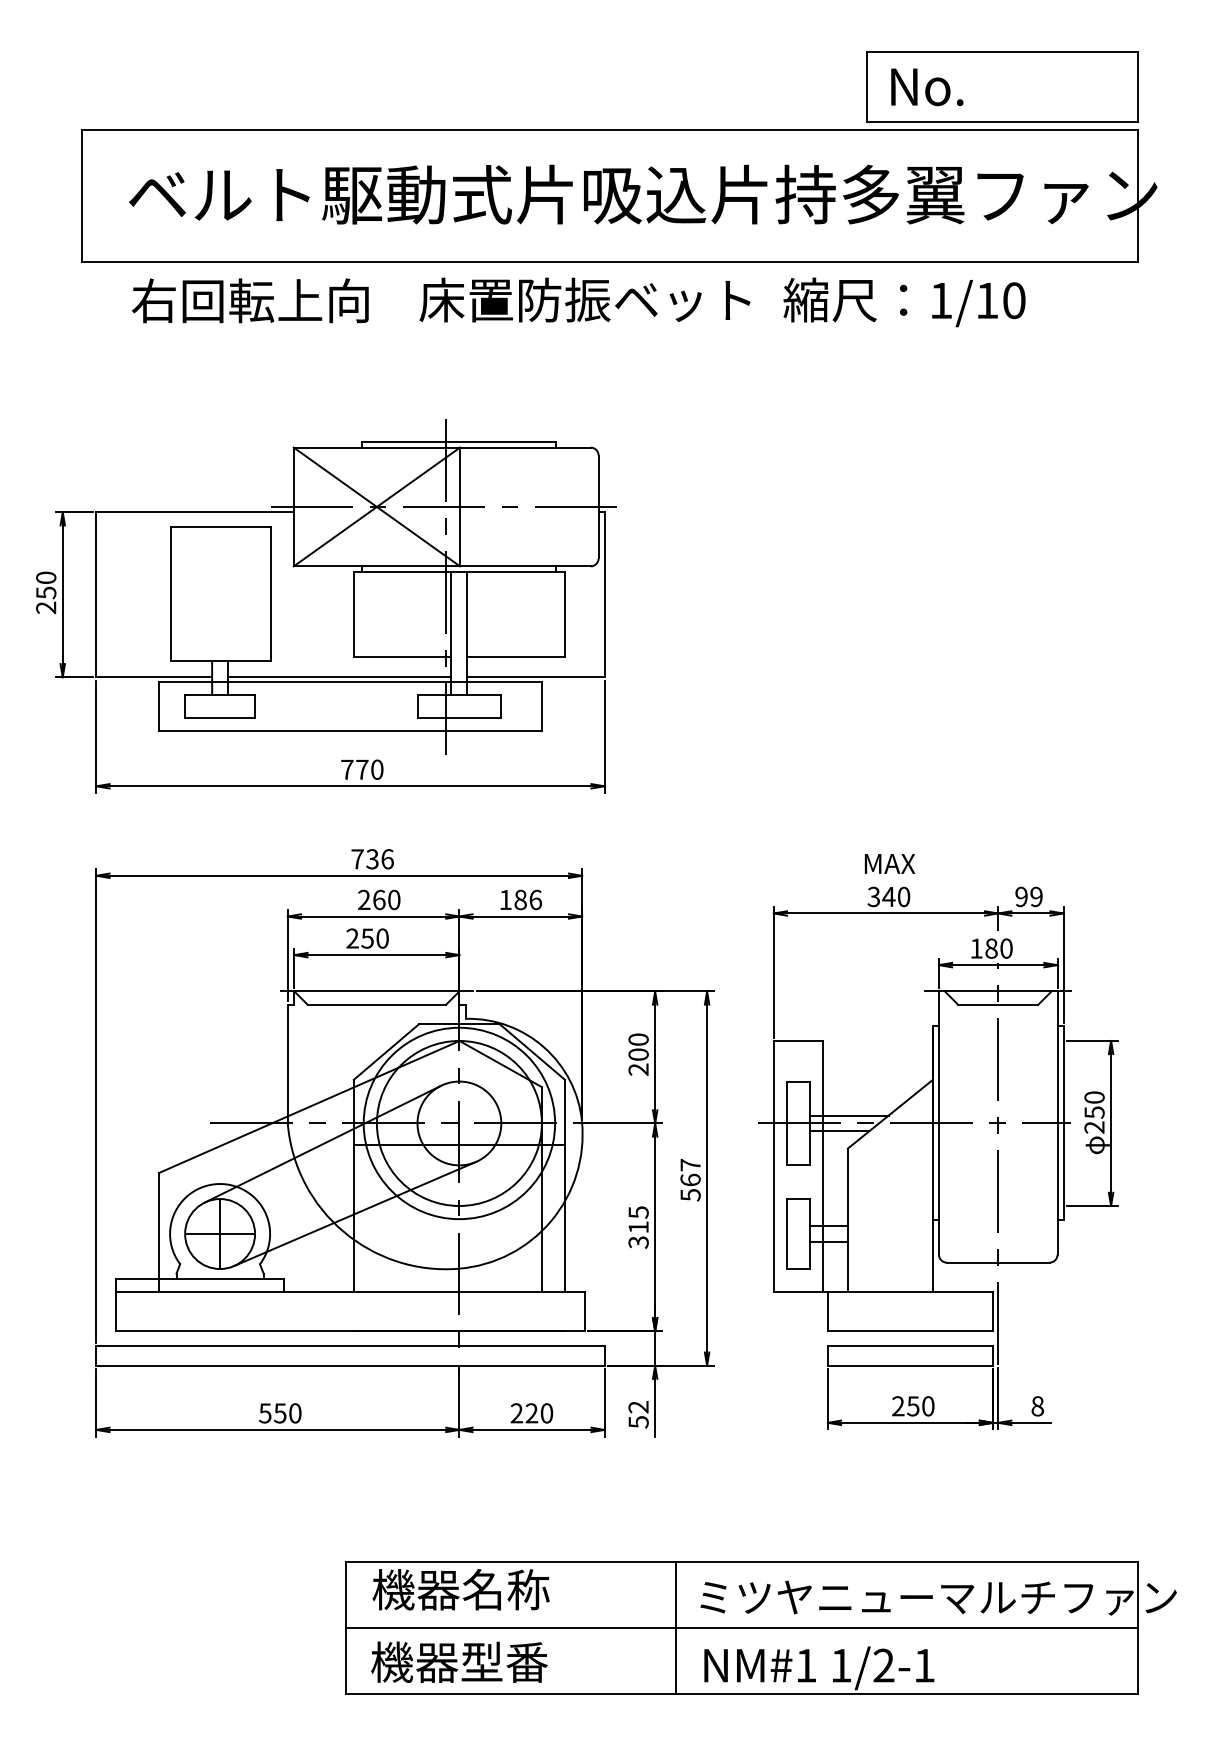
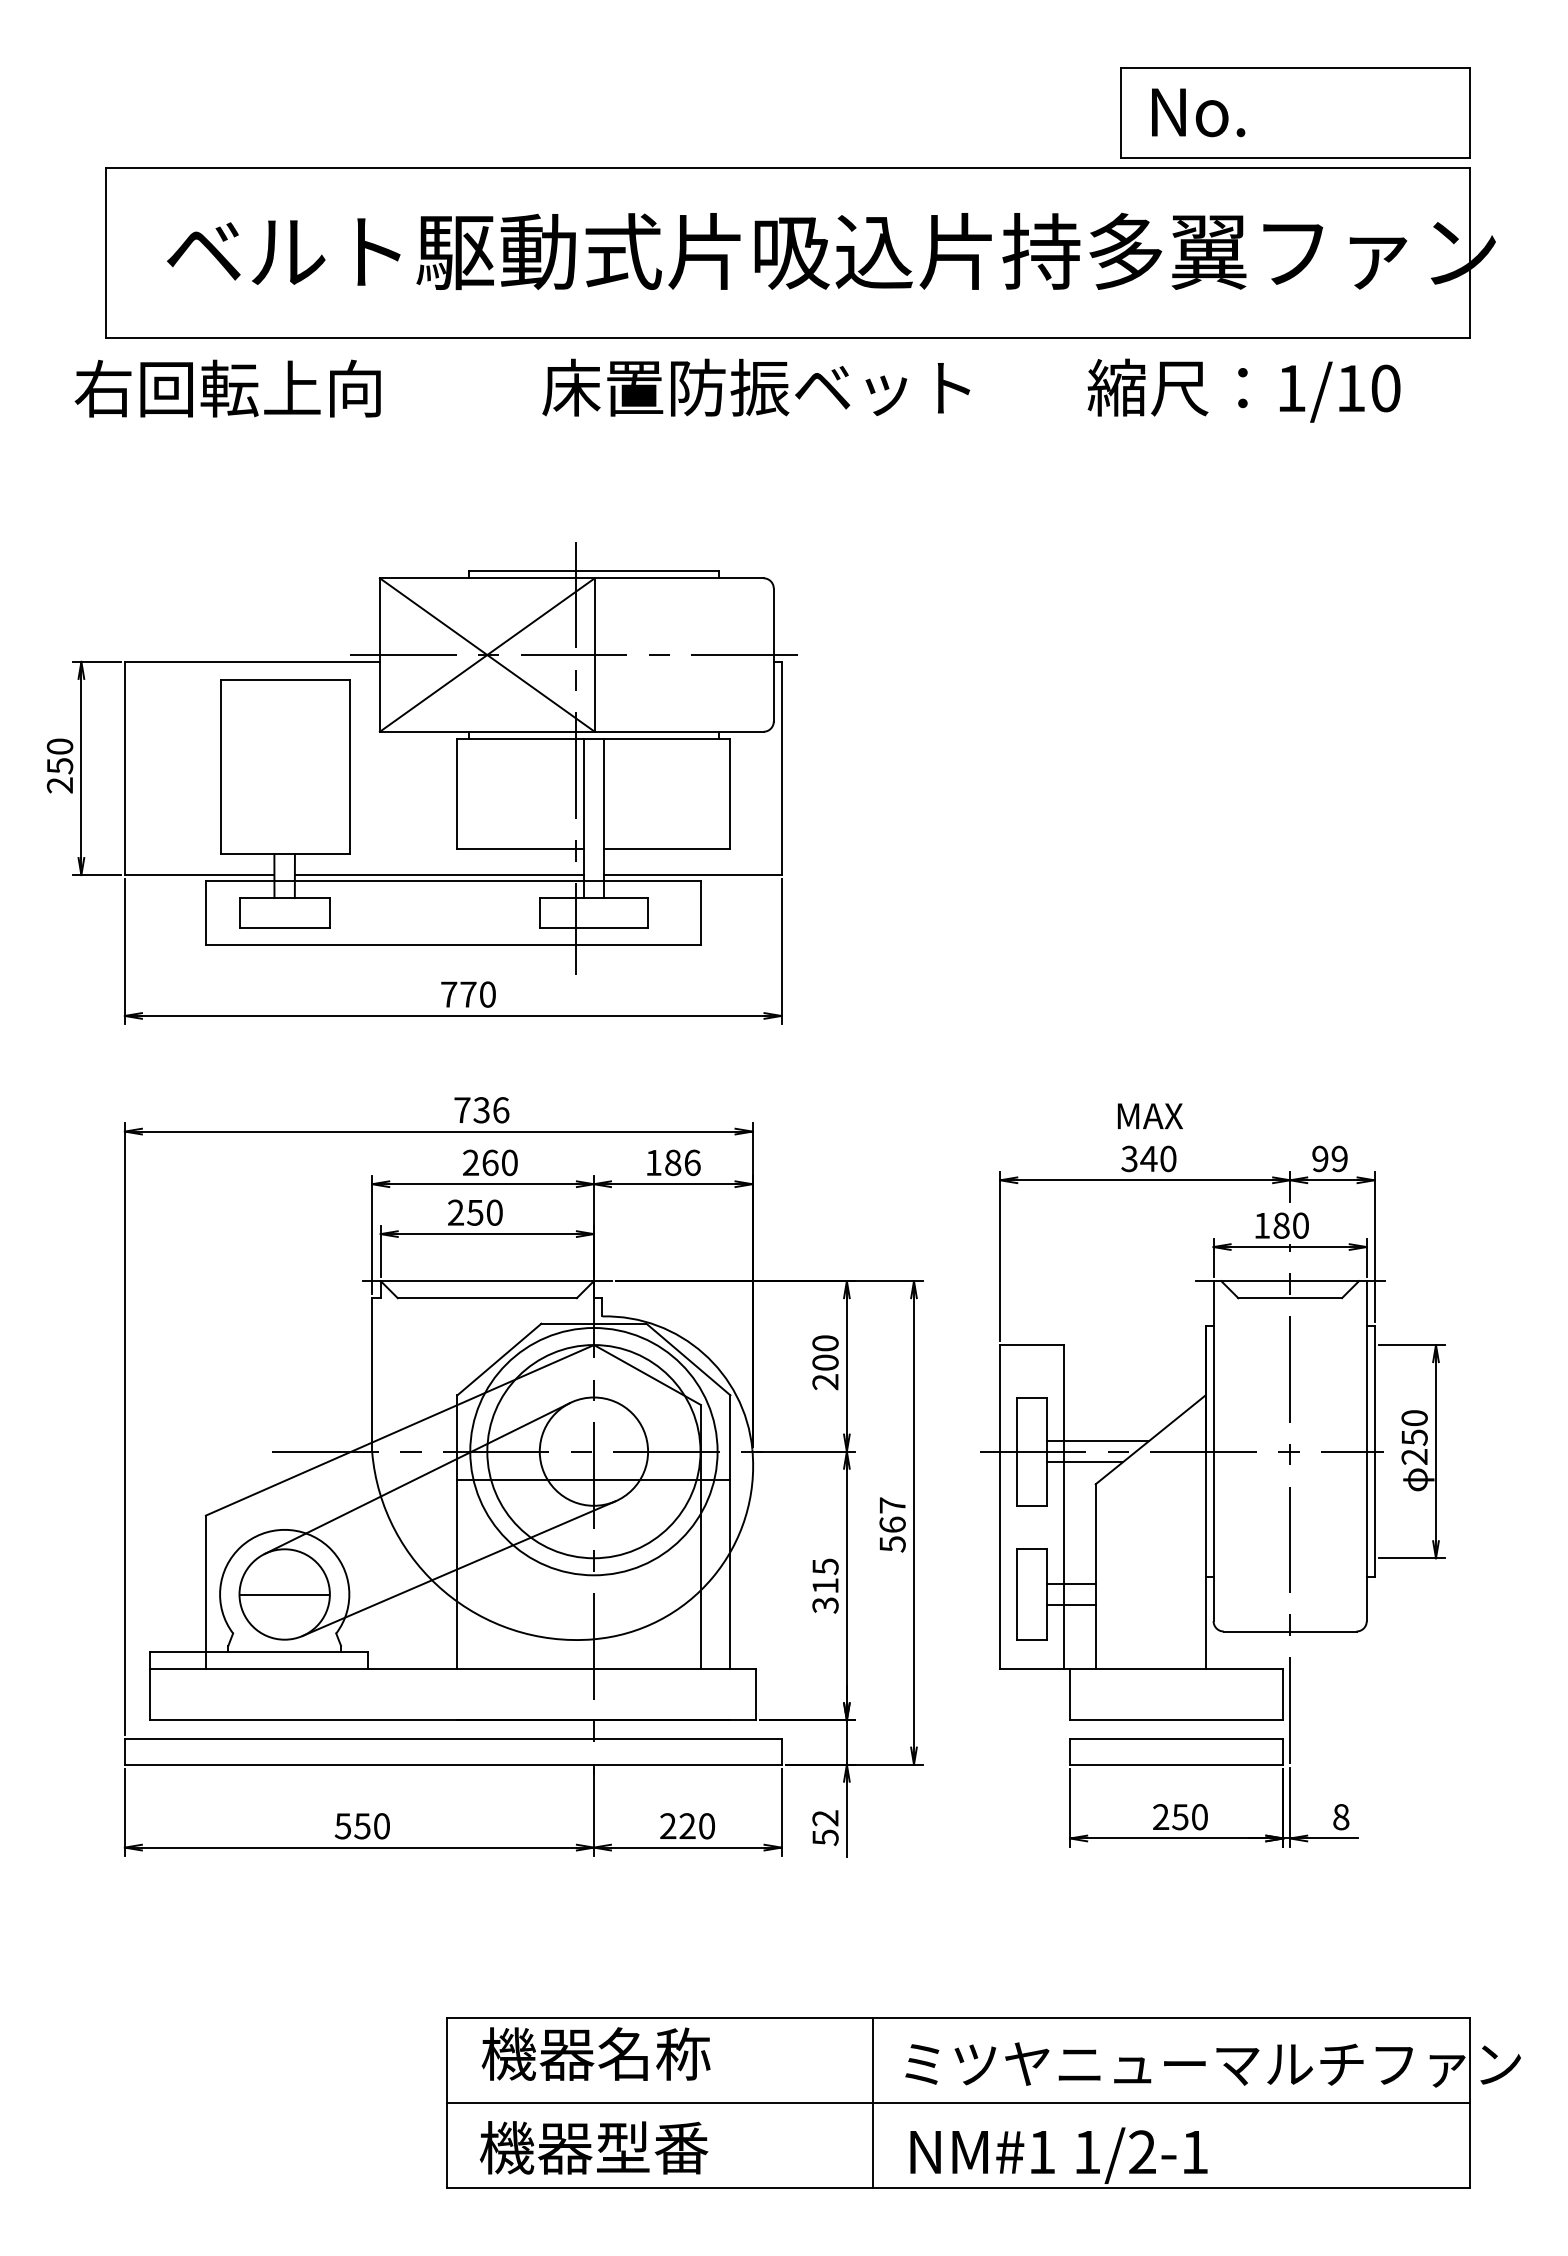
text: (250, 300) -> (227, 388), moved
text: (904, 302) -> (1243, 390), moved
line: (219, 1234) -> (284, 1594), removed

